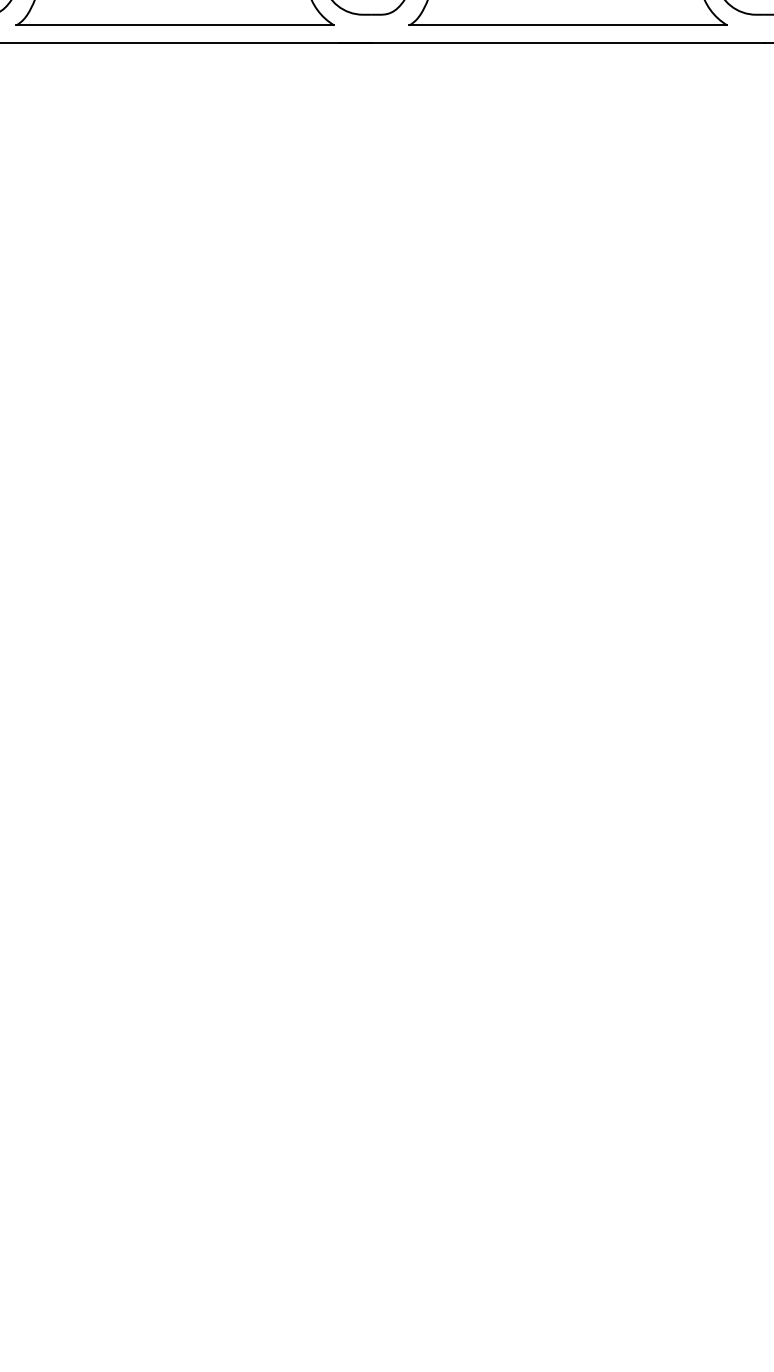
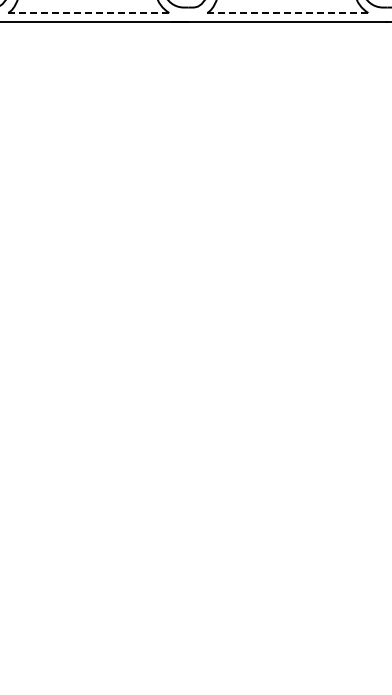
line: (174, 24) -> (88, 12), solid -> dashed
line: (567, 24) -> (287, 12), solid -> dashed

